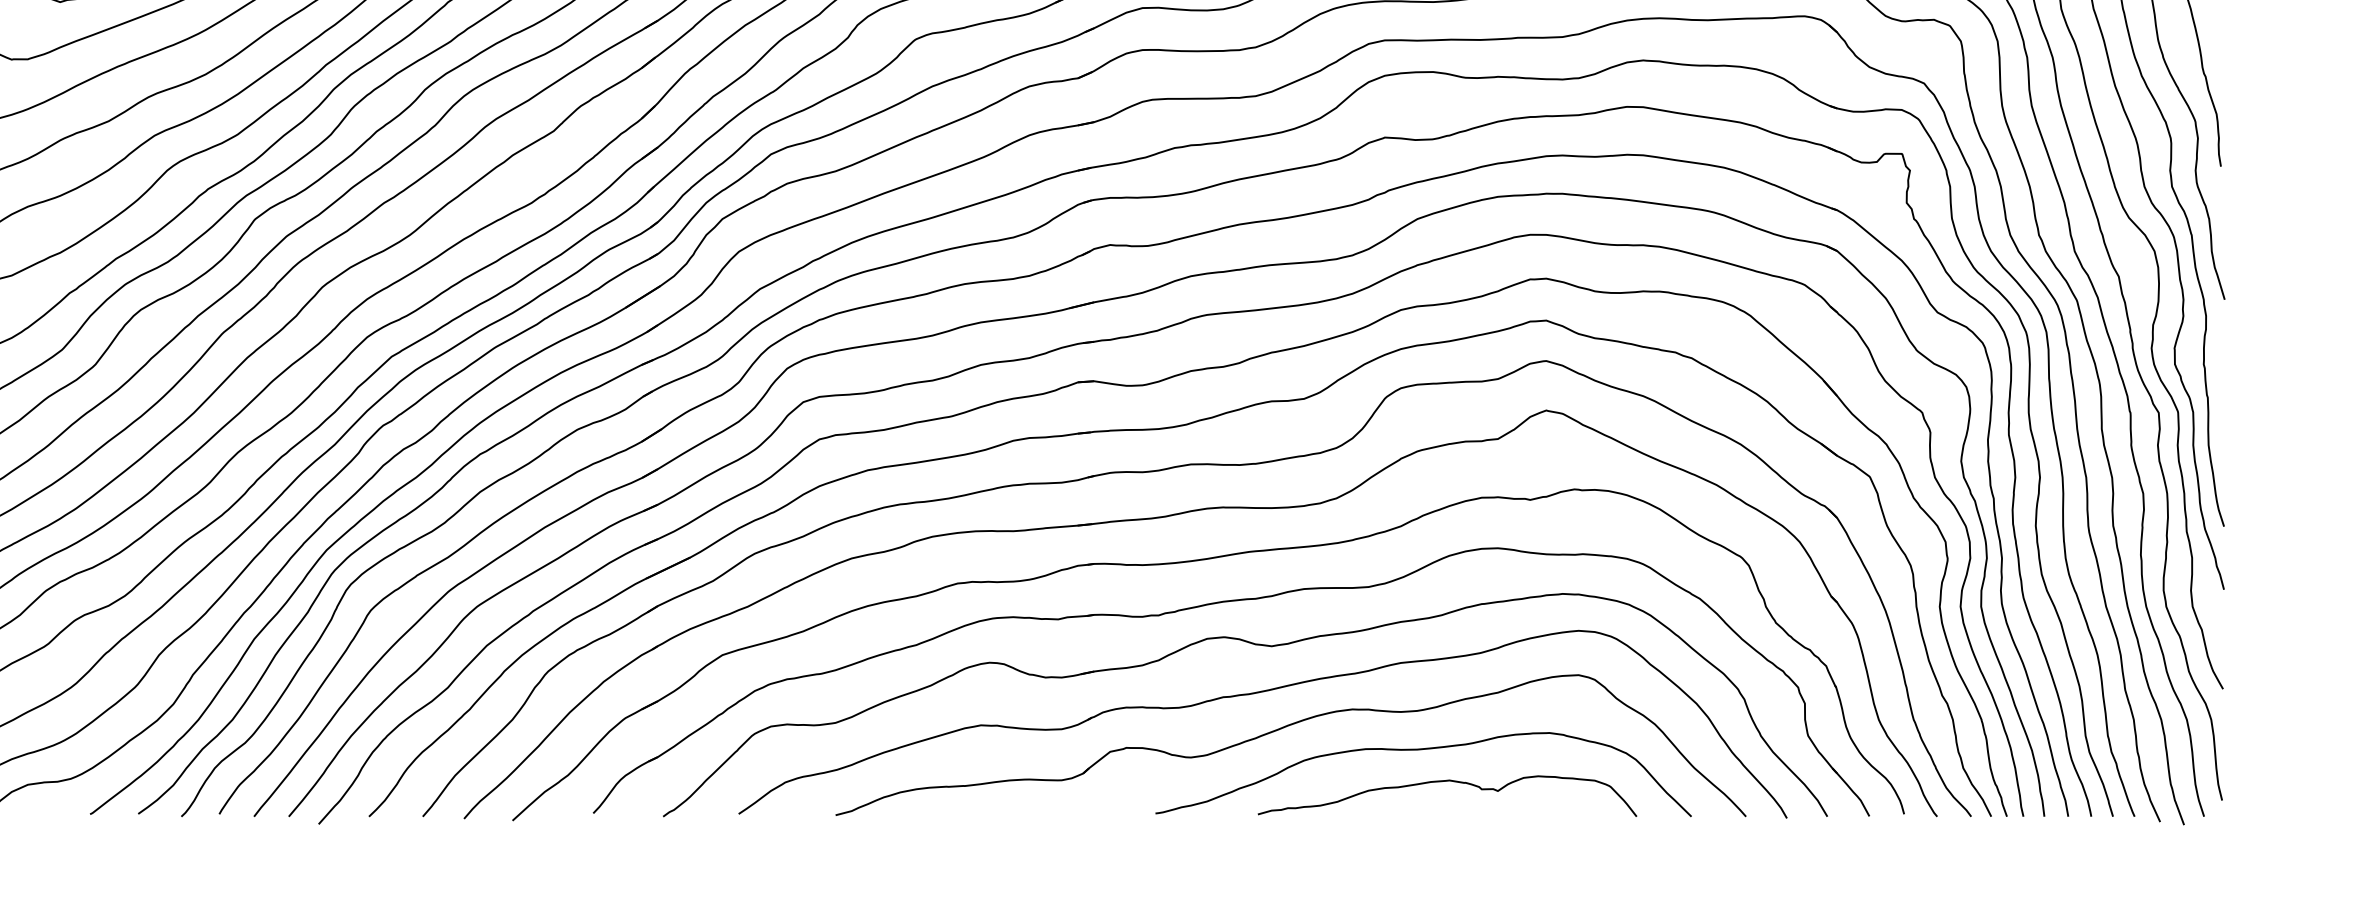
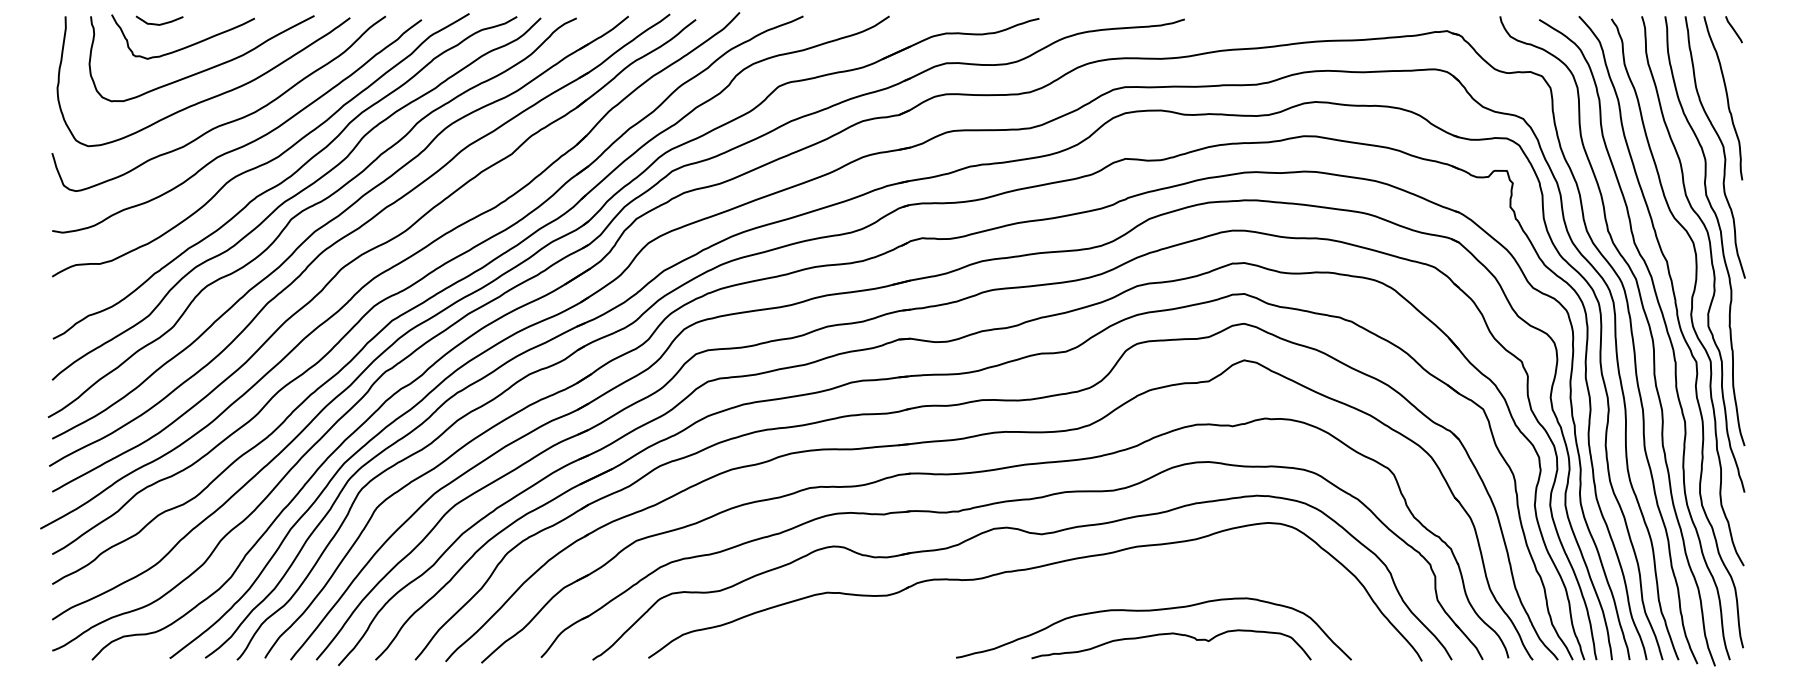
part: (1283, 729) -> (1050, 595), removed

